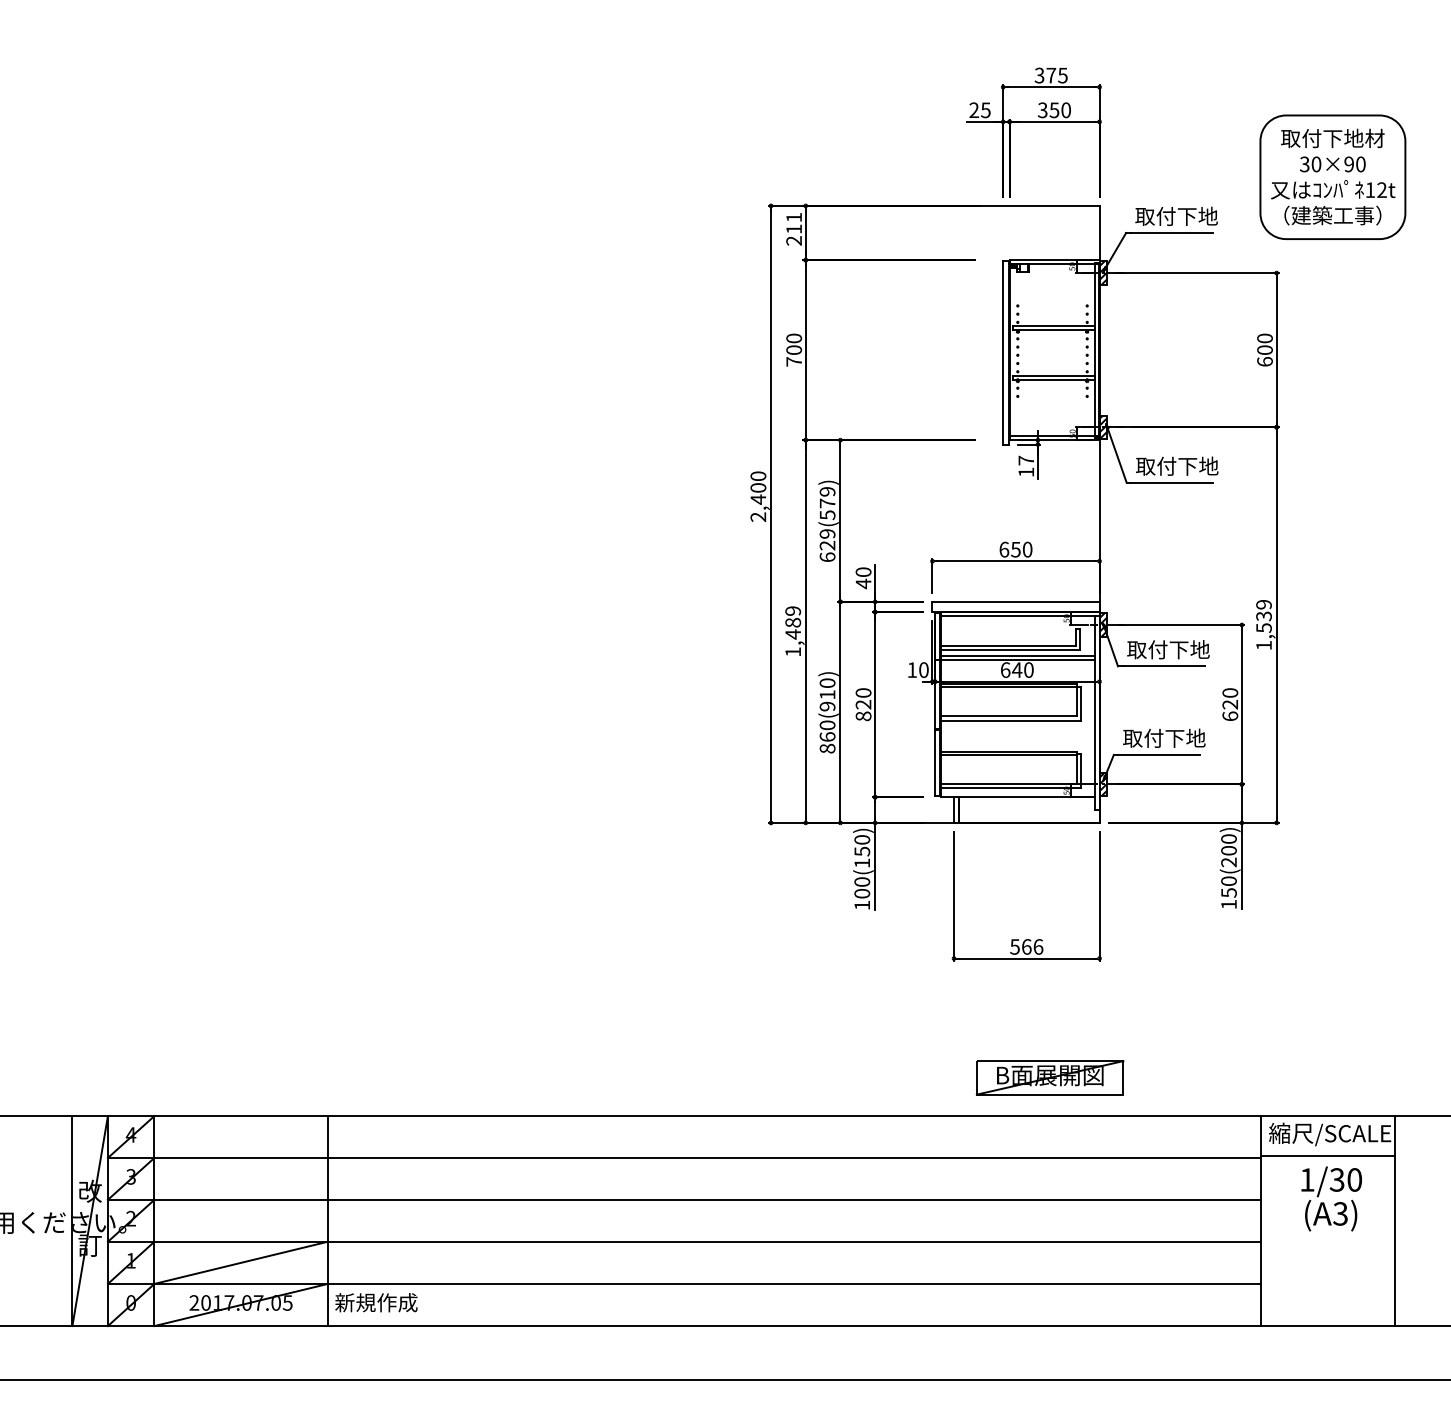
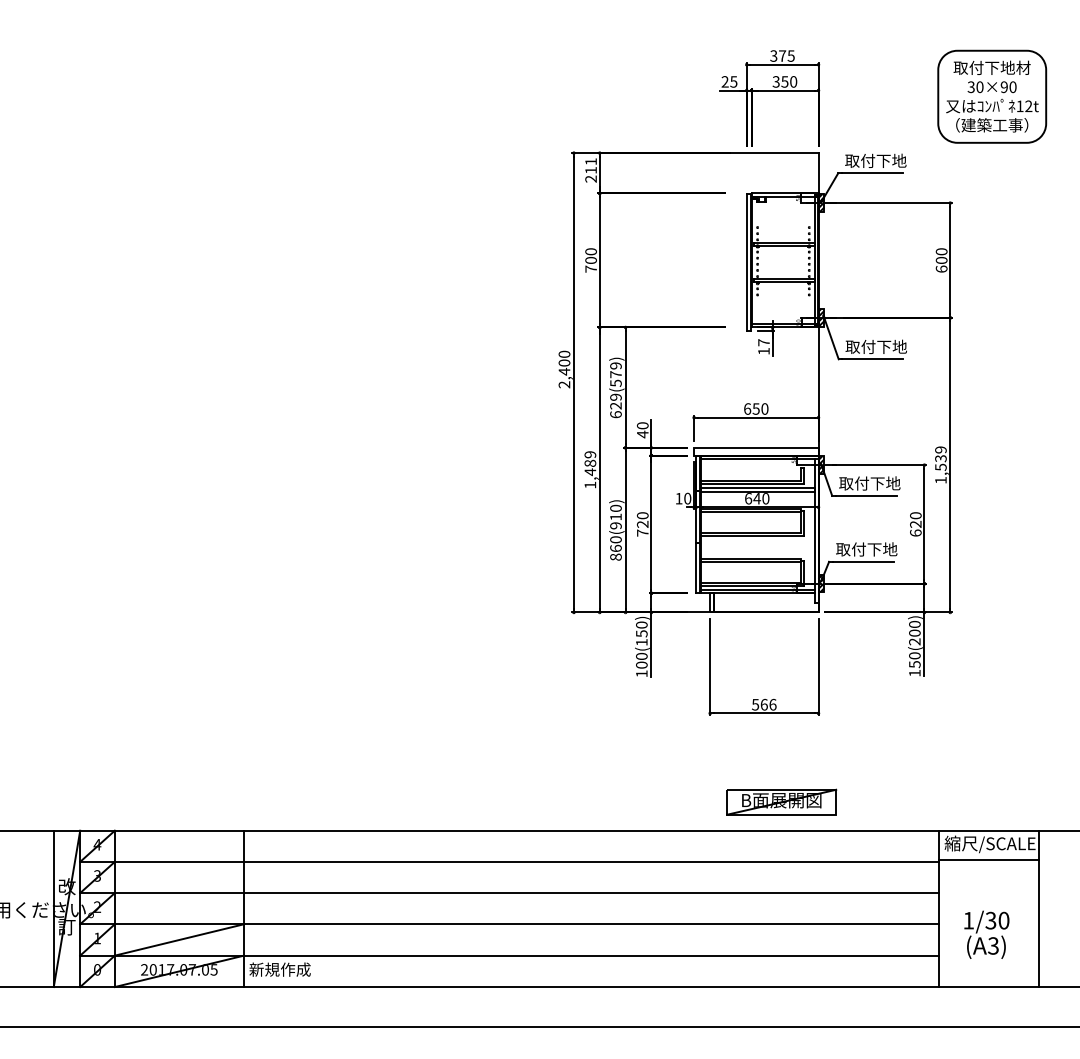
part: (1332, 176) -> (991, 96), moved
text: (863, 716) -> (642, 533), 820 -> 720
line: (1018, 792) -> (758, 589), added
text: (1331, 1198) -> (986, 934), moved

